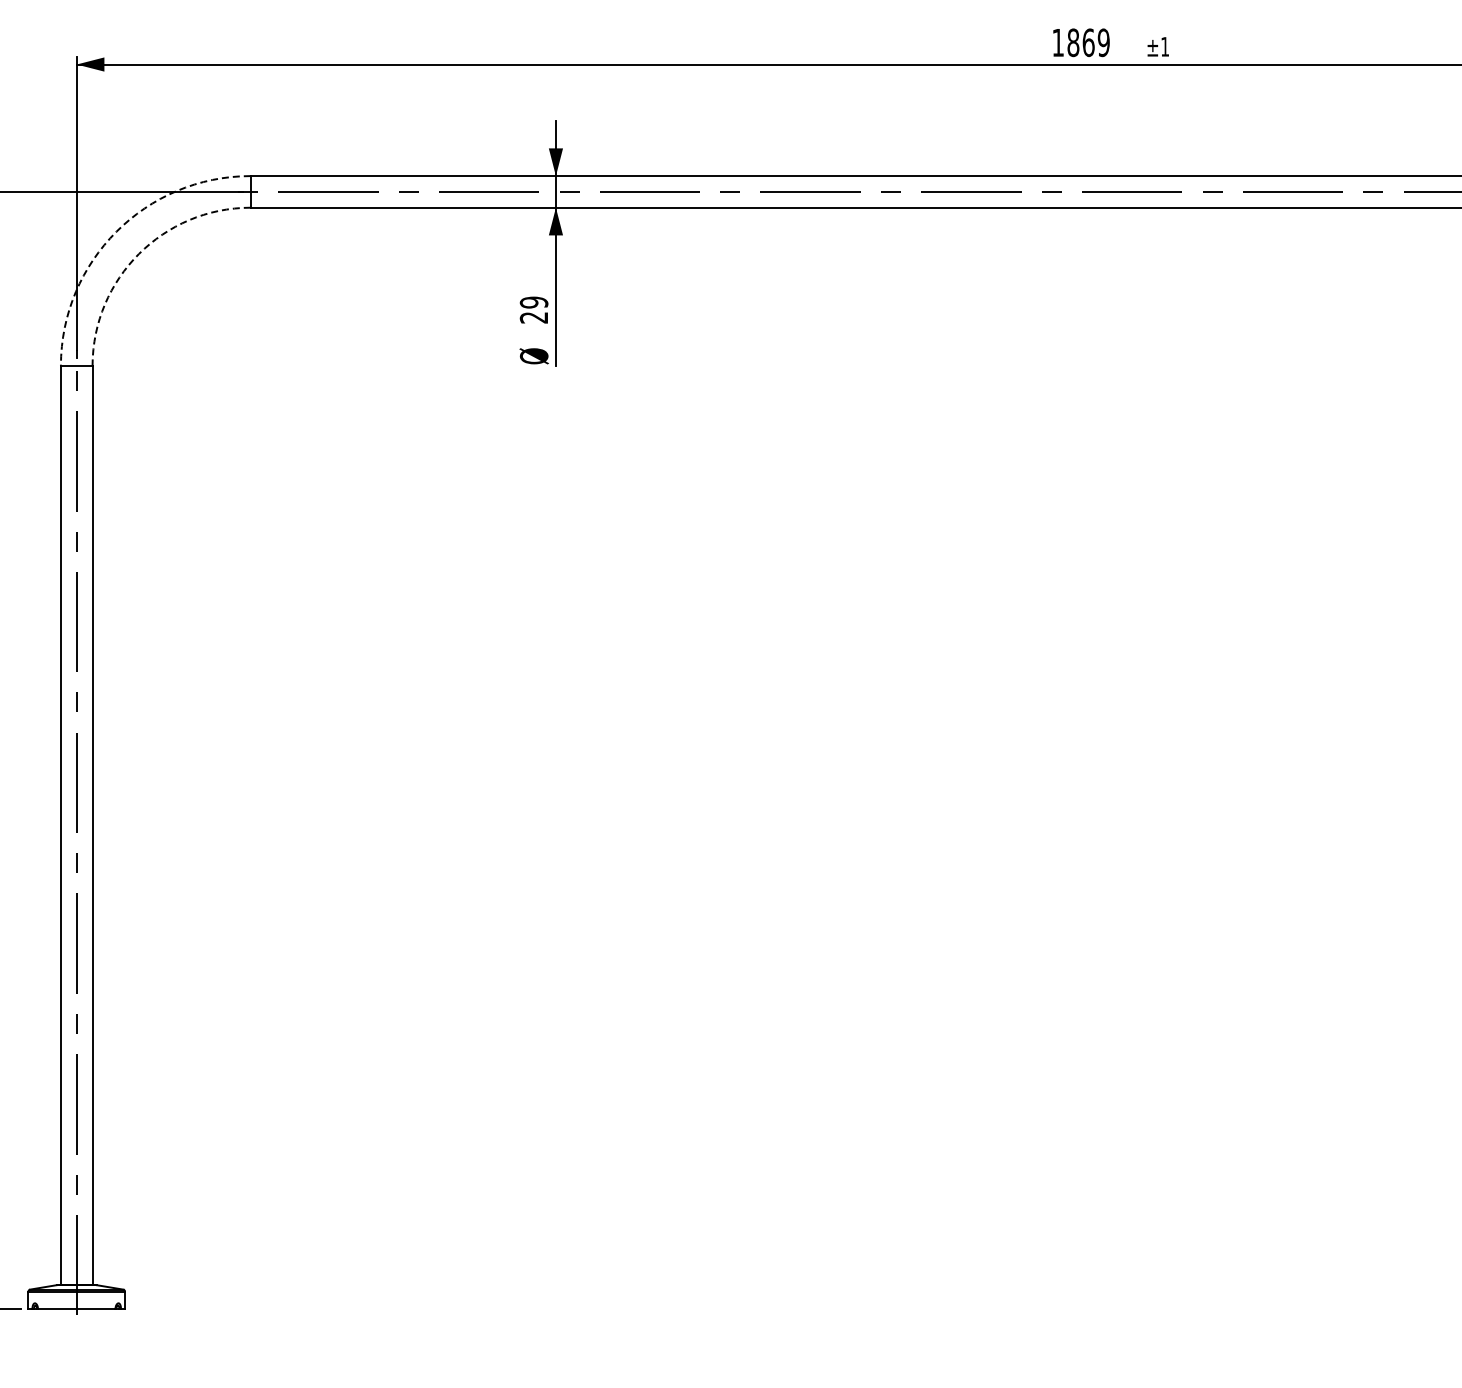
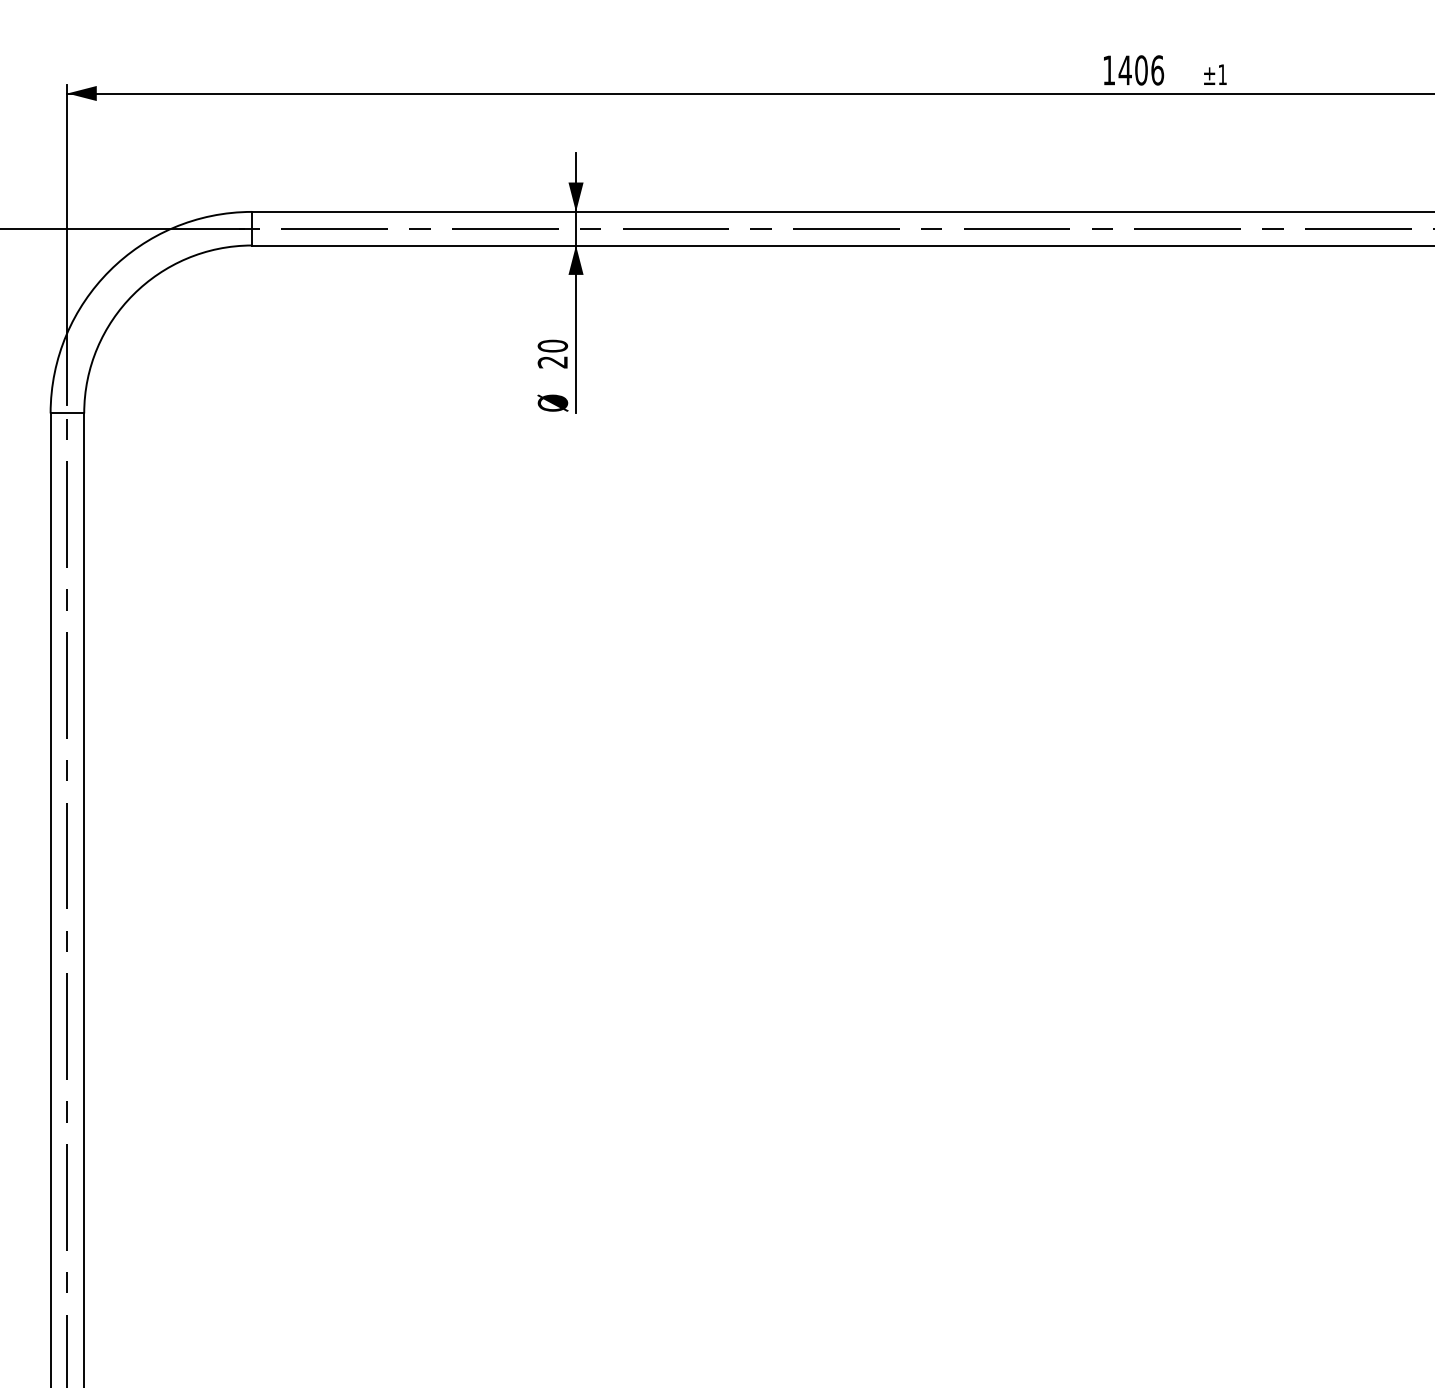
text: (1088, 42) -> (1141, 70), 1869 -> 1406
arc: (116, 231) -> (109, 270), dashed -> solid
arc: (138, 254) -> (132, 295), dashed -> solid
text: (534, 302) -> (553, 346), 29 -> 20

